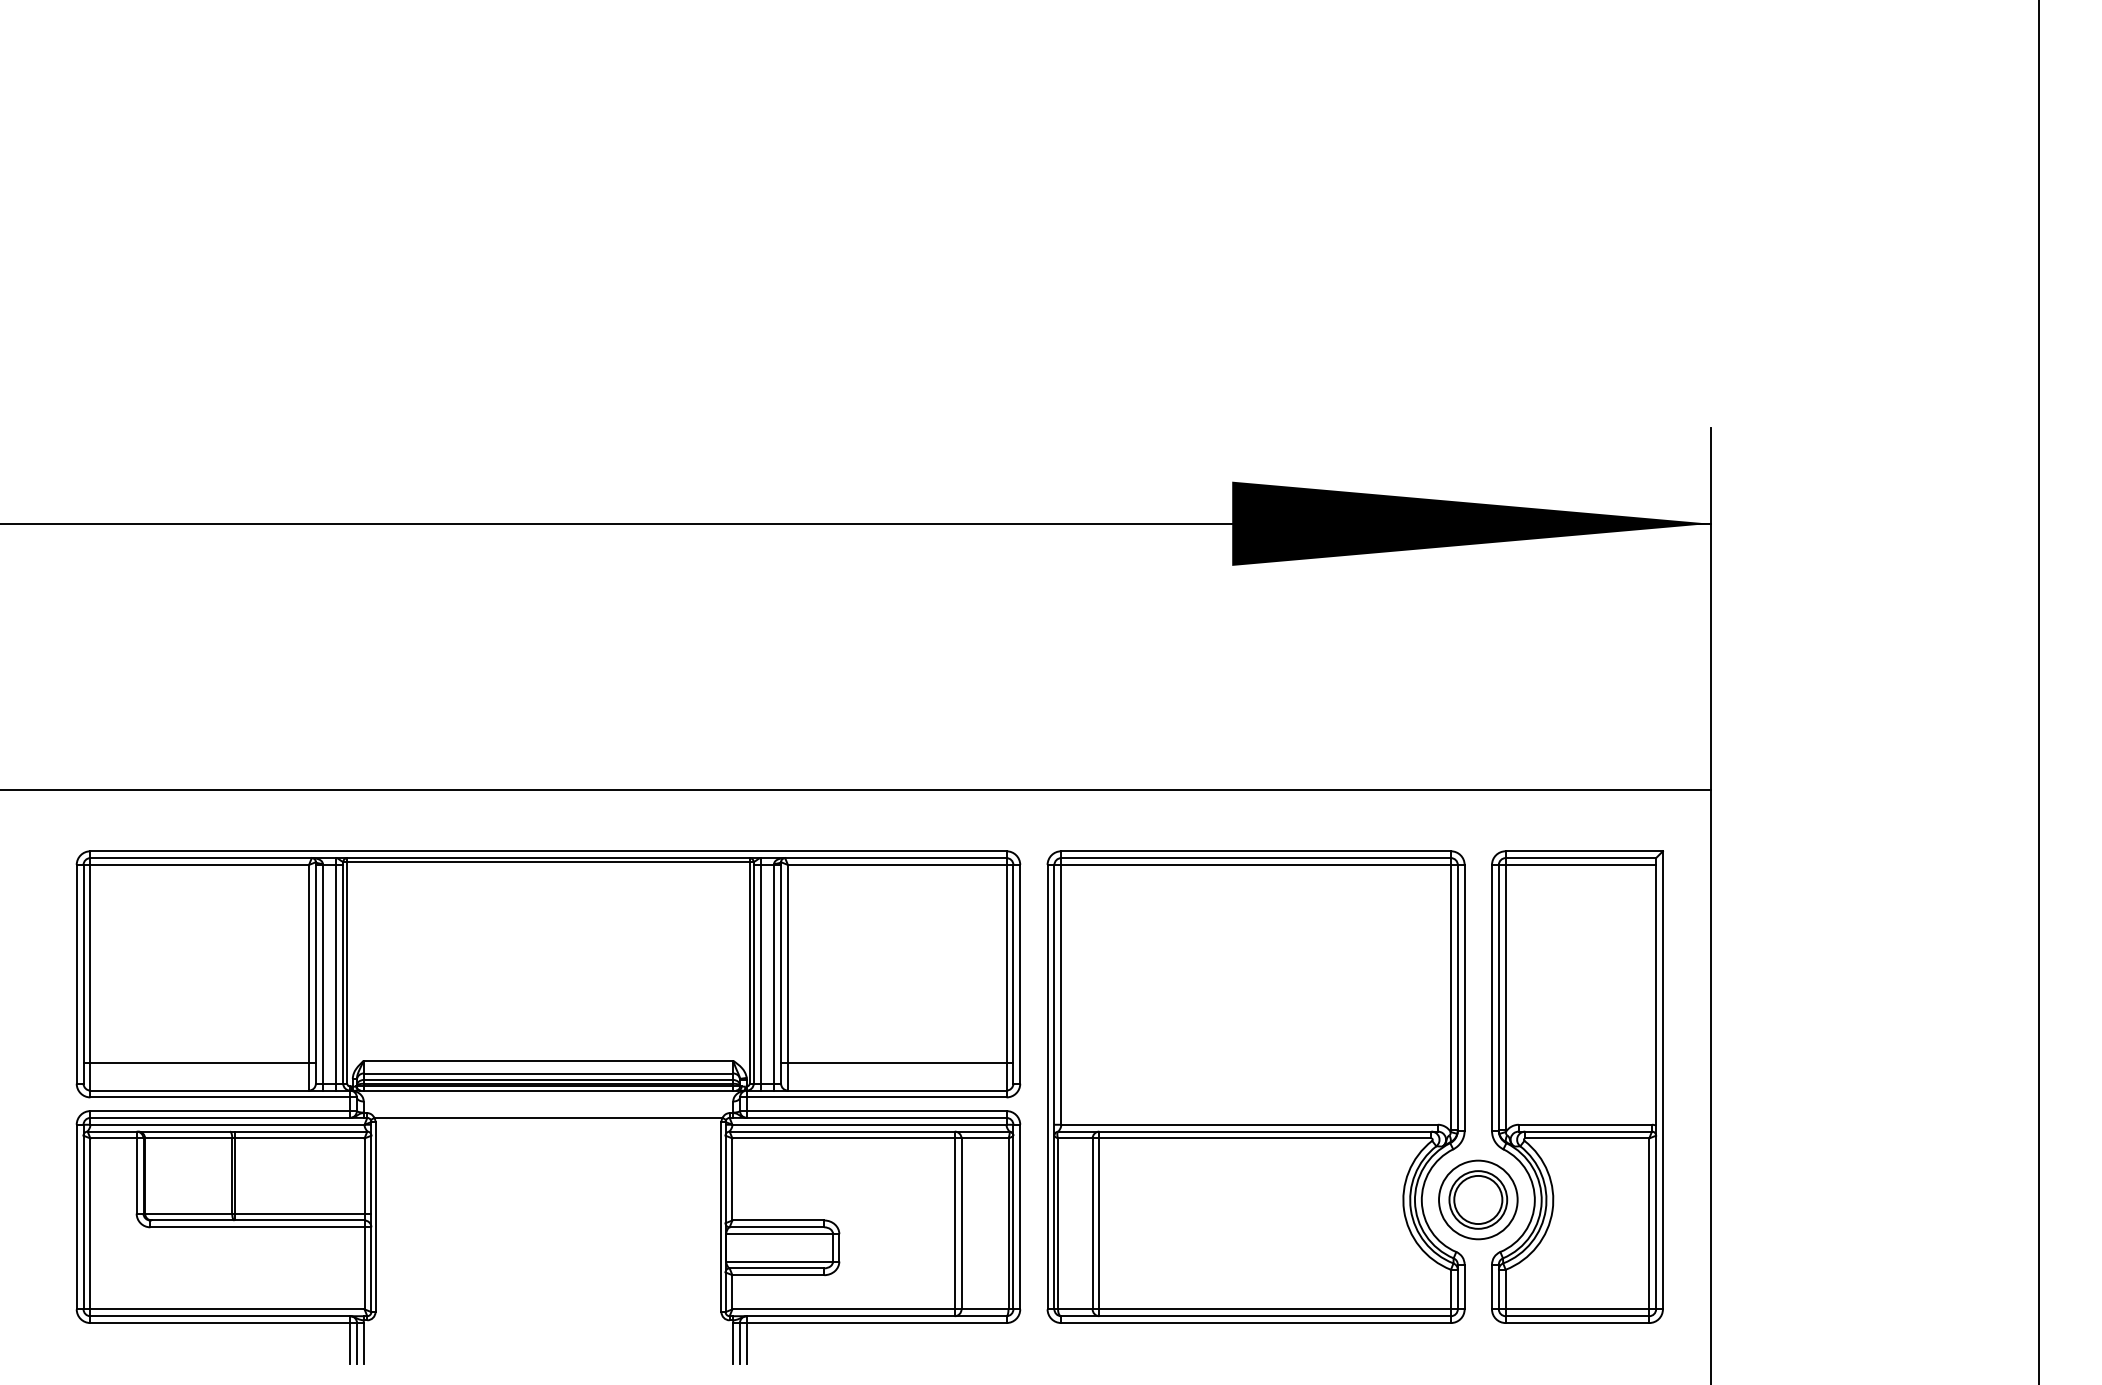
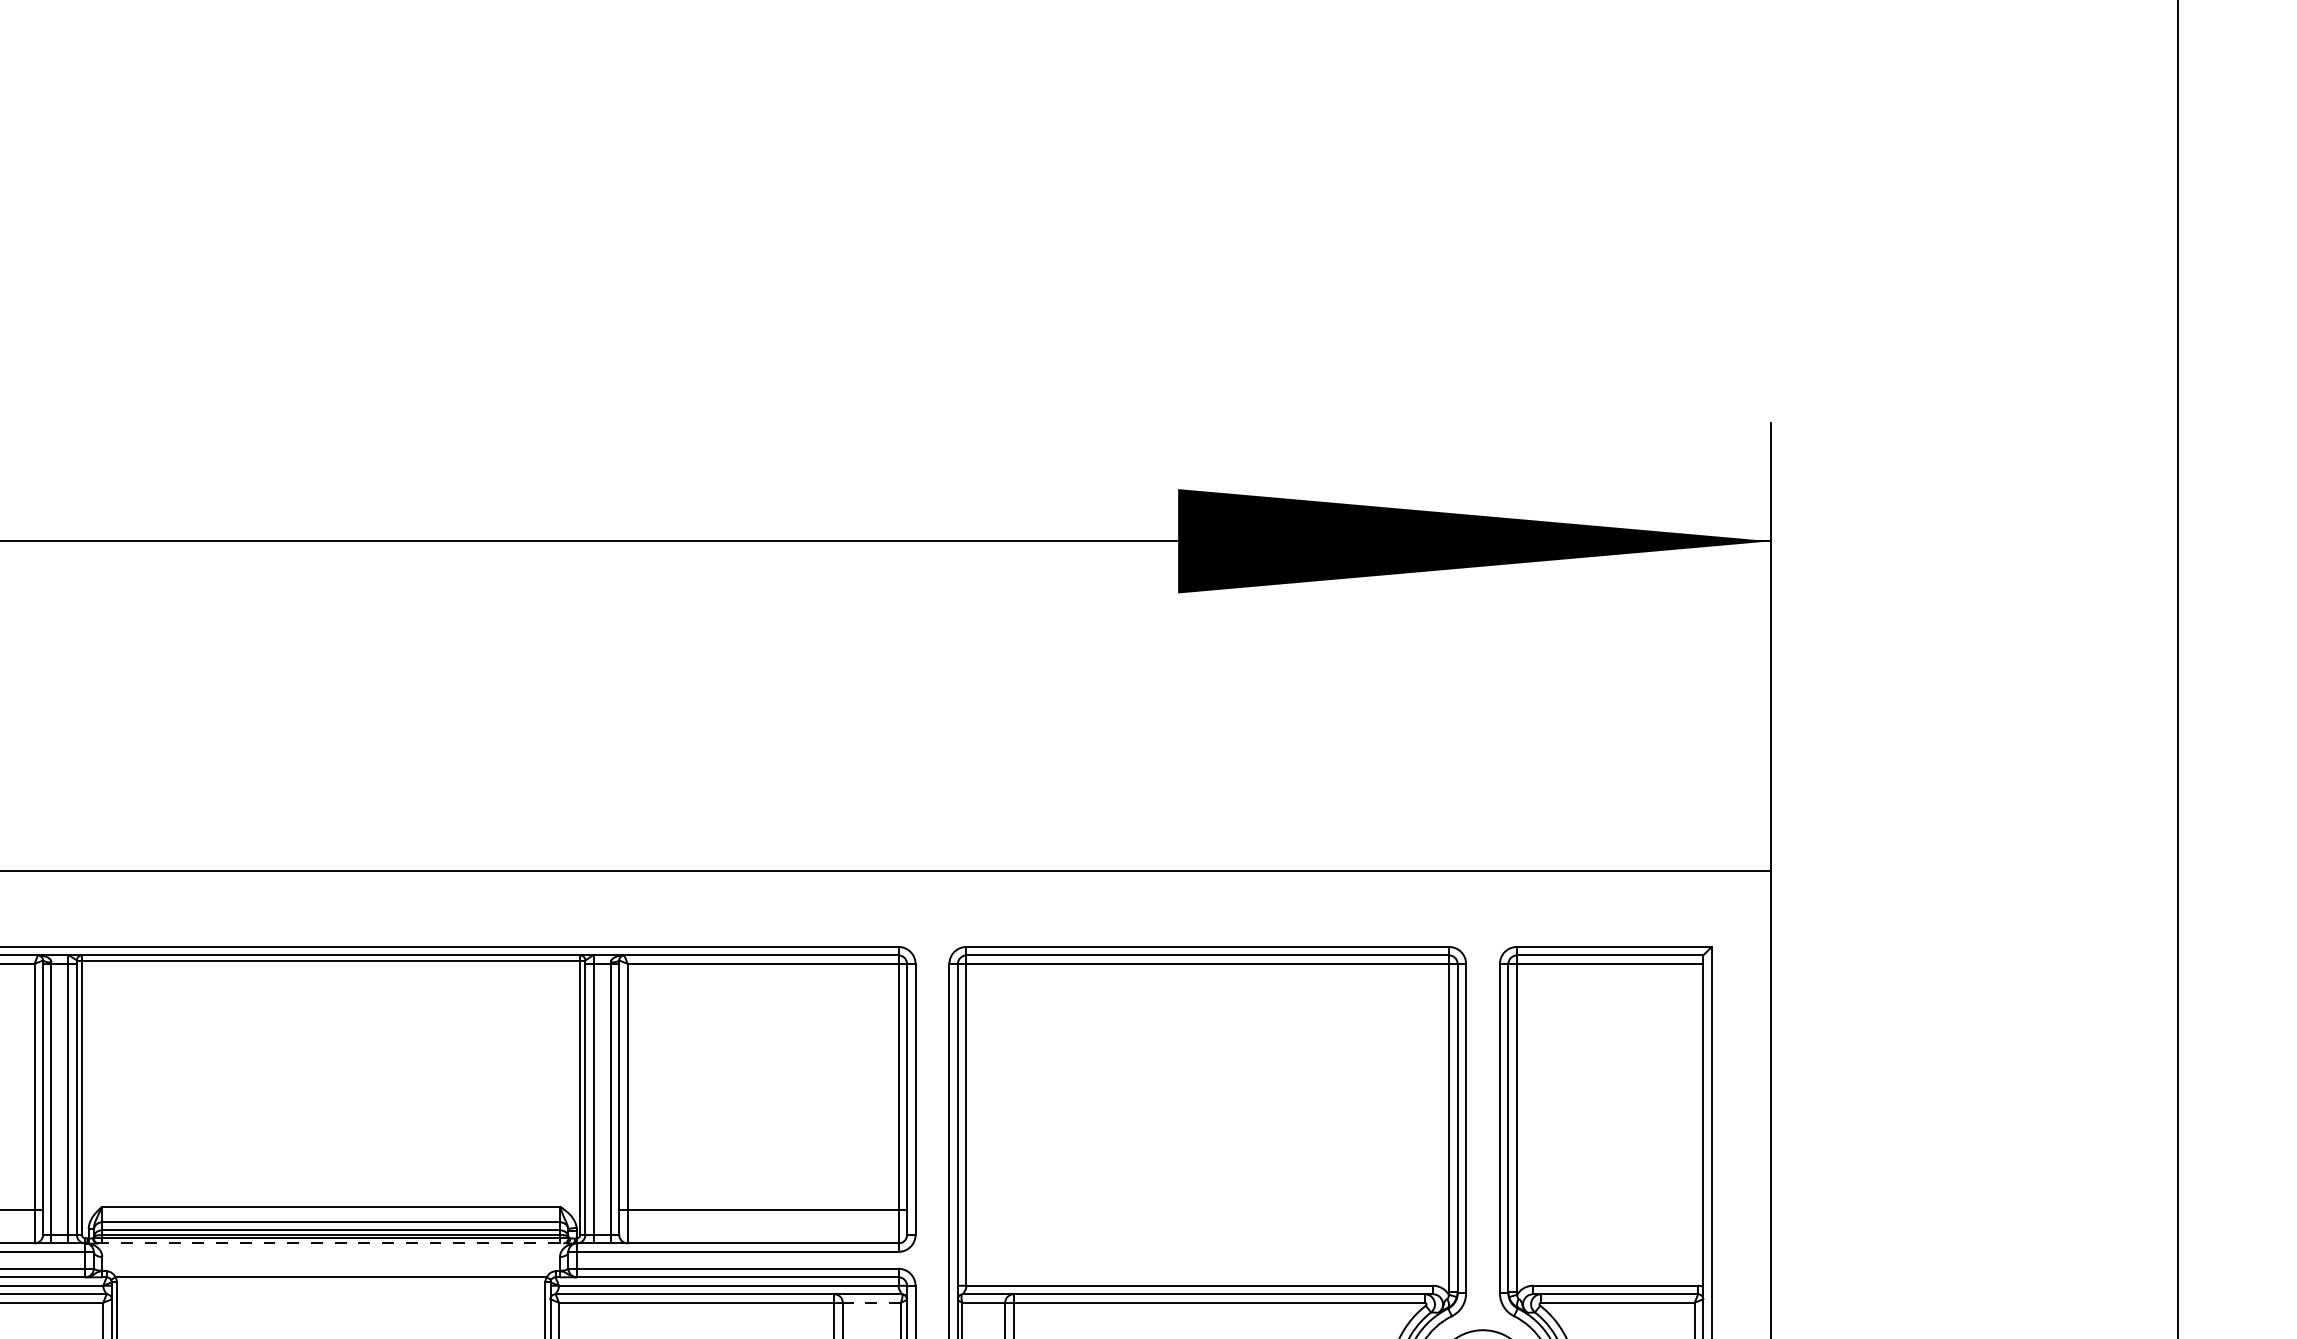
line: (549, 1090) -> (332, 1243), solid -> dashed
line: (984, 1138) -> (871, 1302), solid -> dashed

